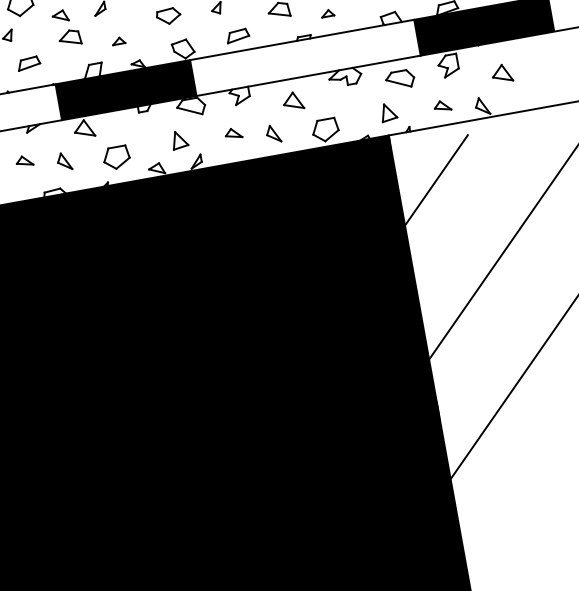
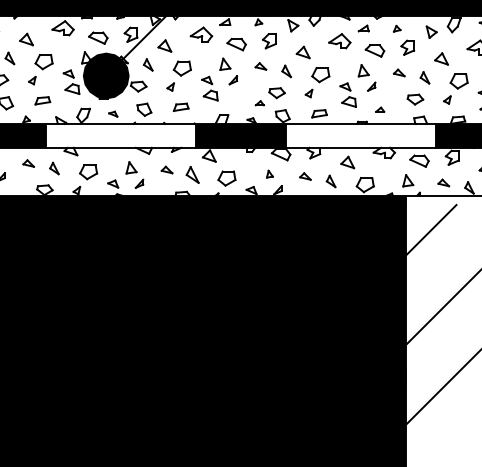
part: (118, 41) -> (259, 103), moved
part: (178, 138) -> (269, 173), size x0.6
part: (63, 161) -> (192, 174), size x1.4

